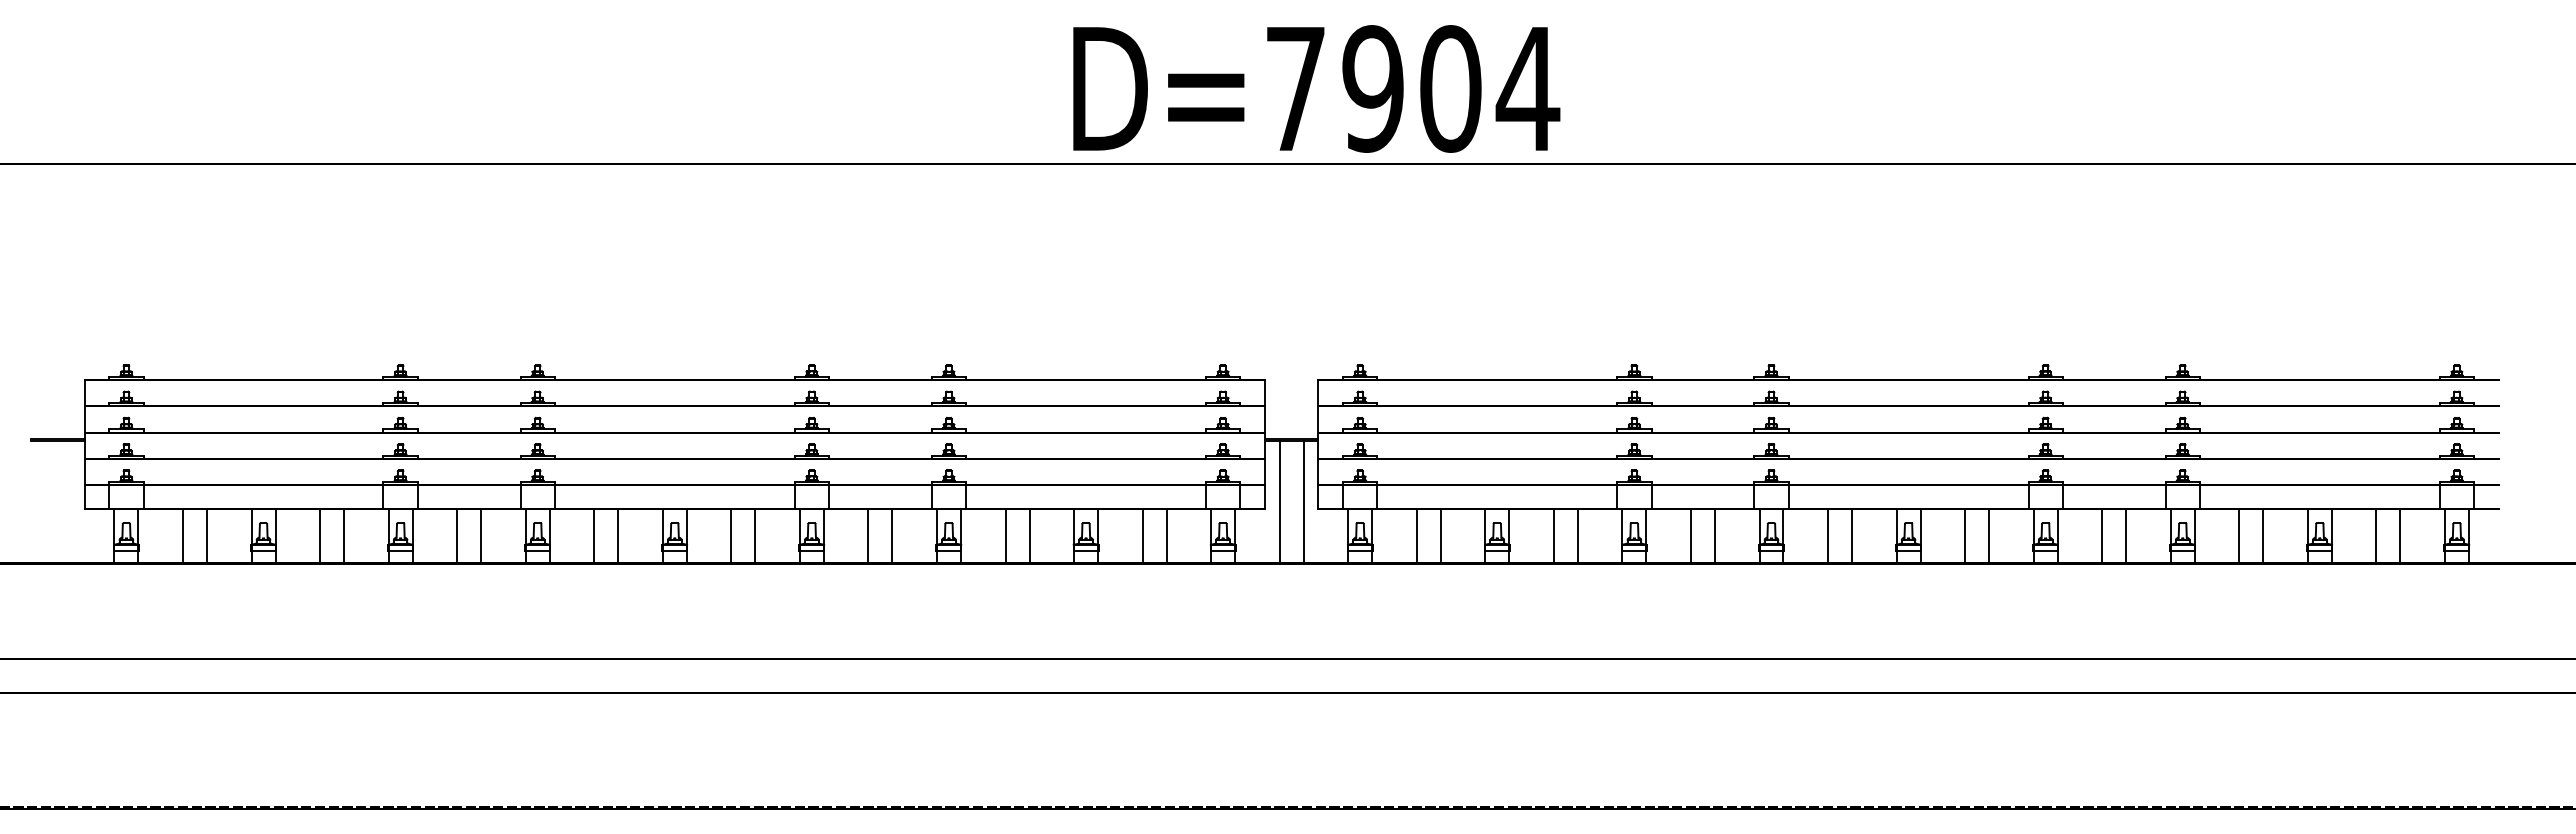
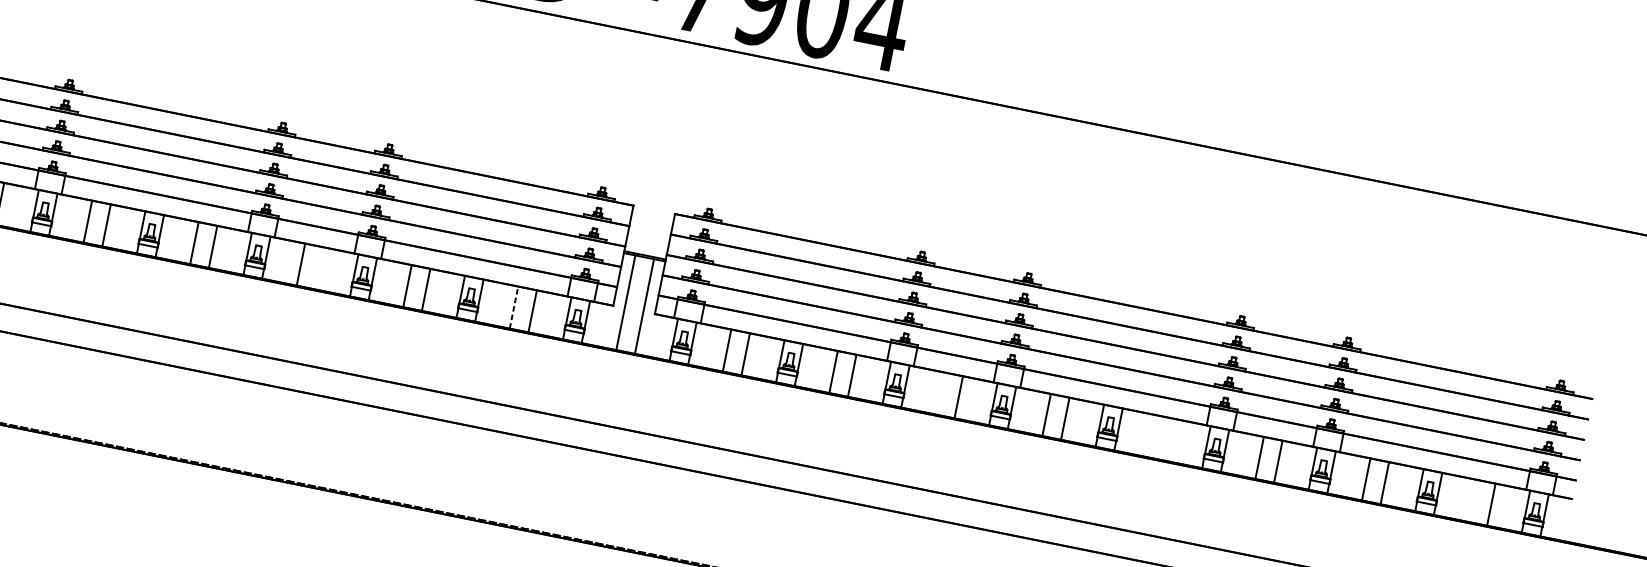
line: (1142, 535) -> (514, 307), solid -> dashed
line: (892, 536) -> (319, 268), removed
line: (1690, 536) -> (939, 393), removed
line: (1965, 536) -> (1153, 436), removed
line: (1989, 536) -> (1172, 440), removed
line: (2376, 536) -> (1472, 501), removed

